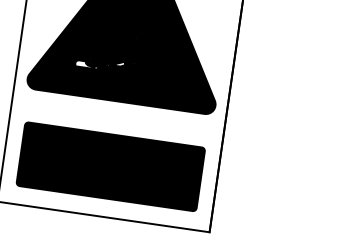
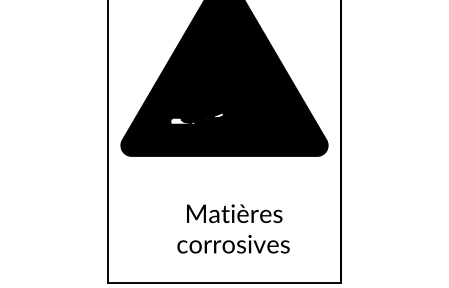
part: (110, 166) -> (224, 227), removed

